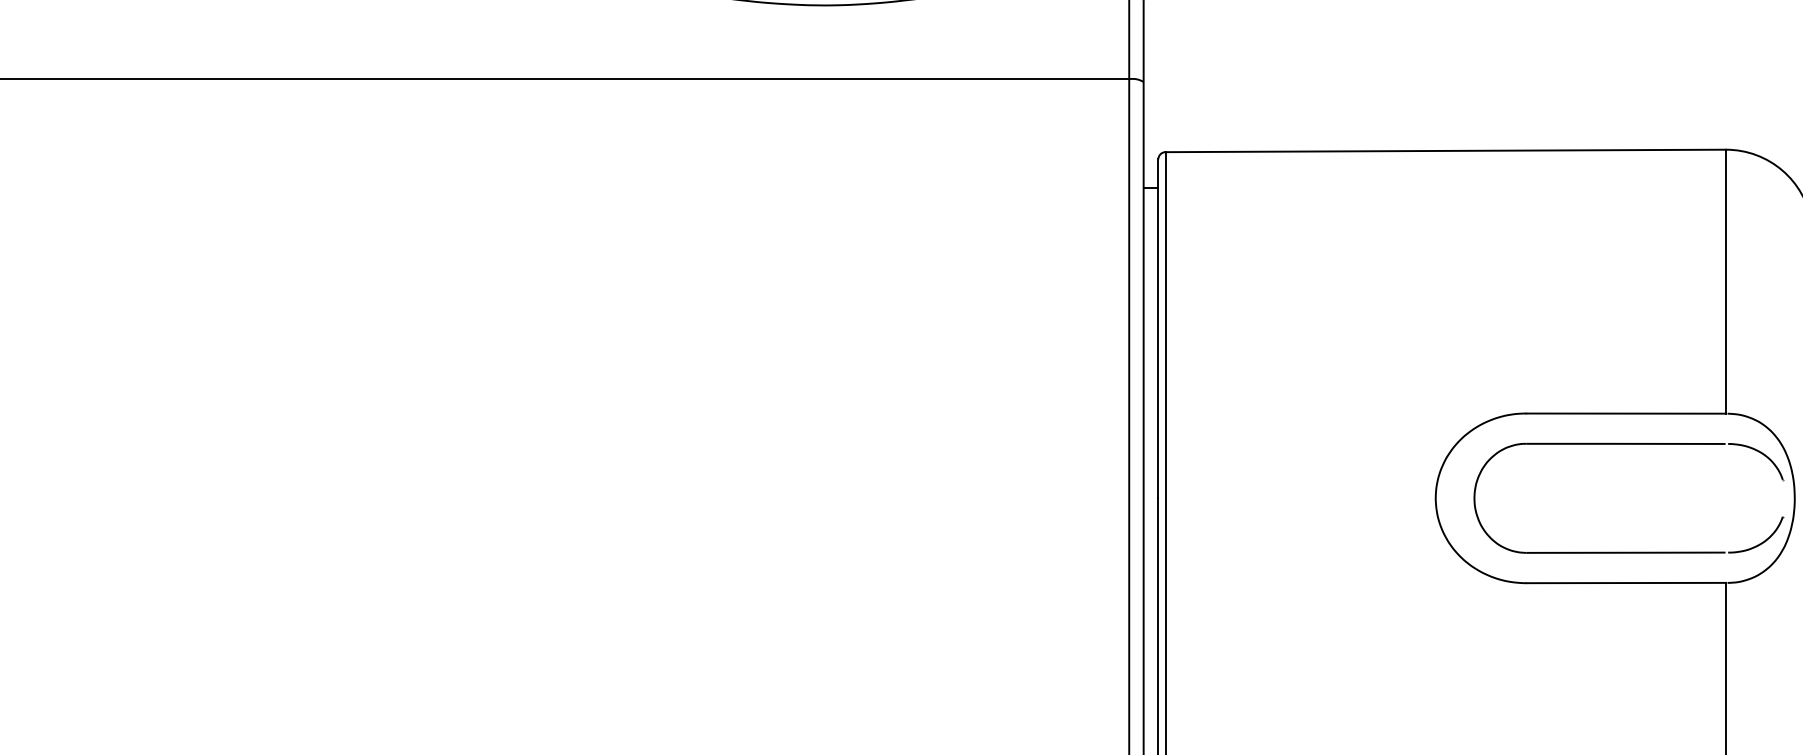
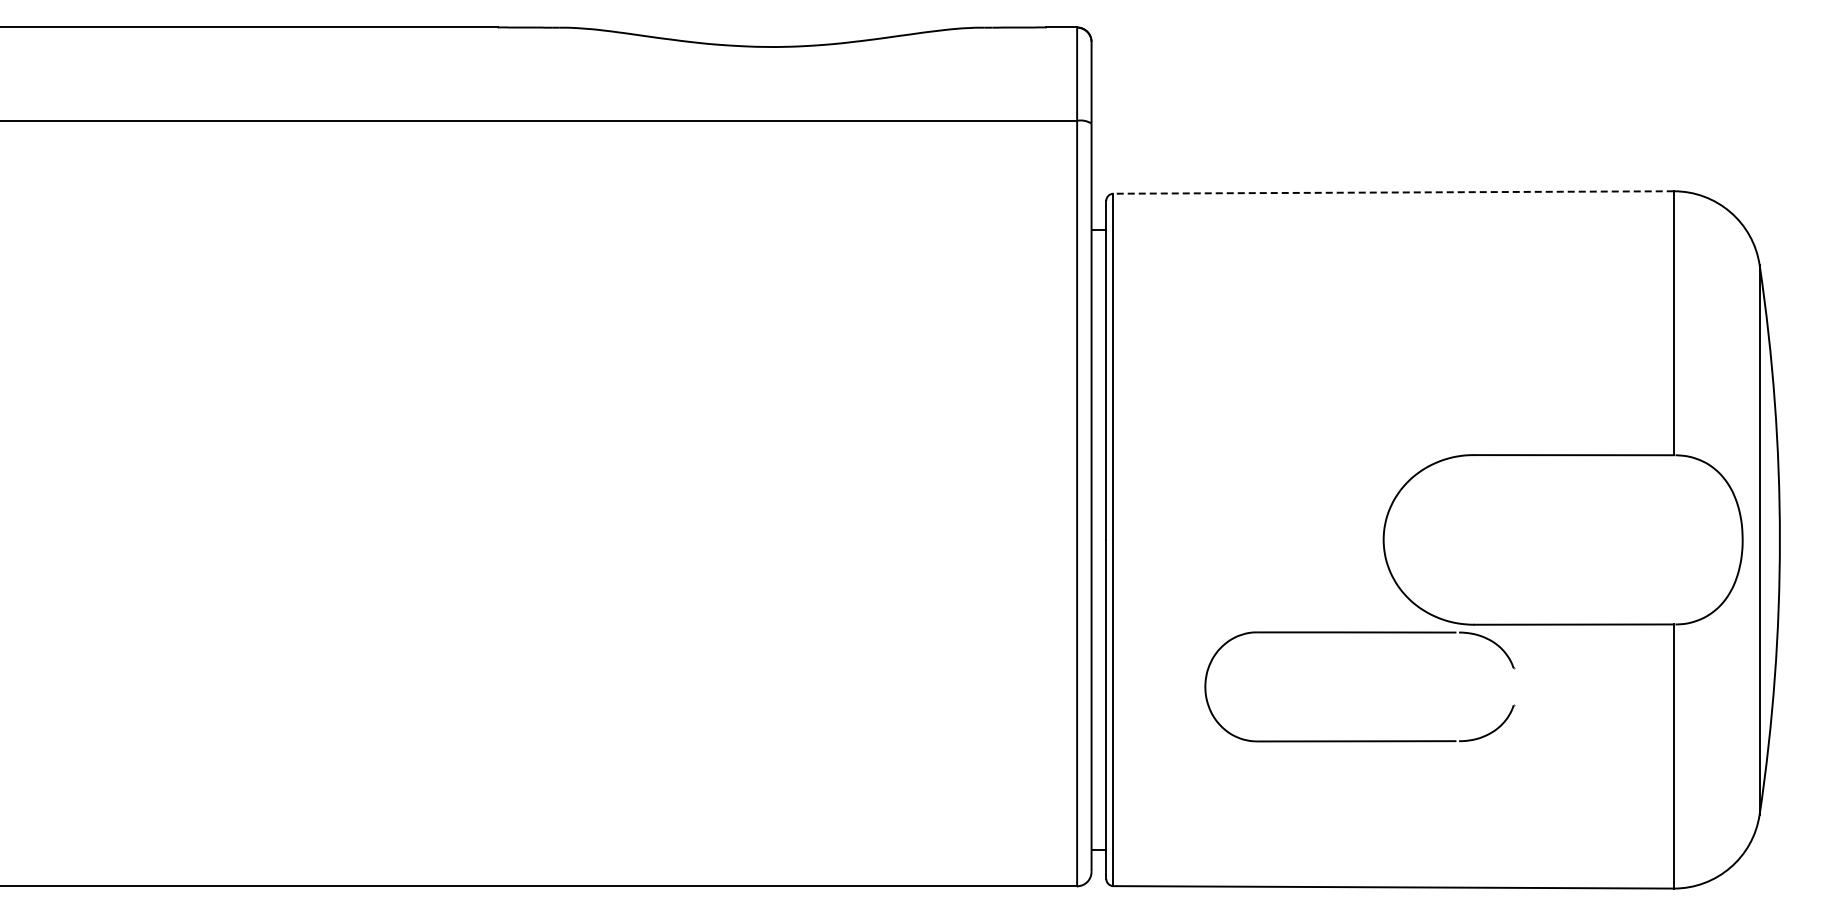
line: (1445, 150) -> (1393, 192), solid -> dashed
part: (1628, 444) -> (1359, 633), moved

